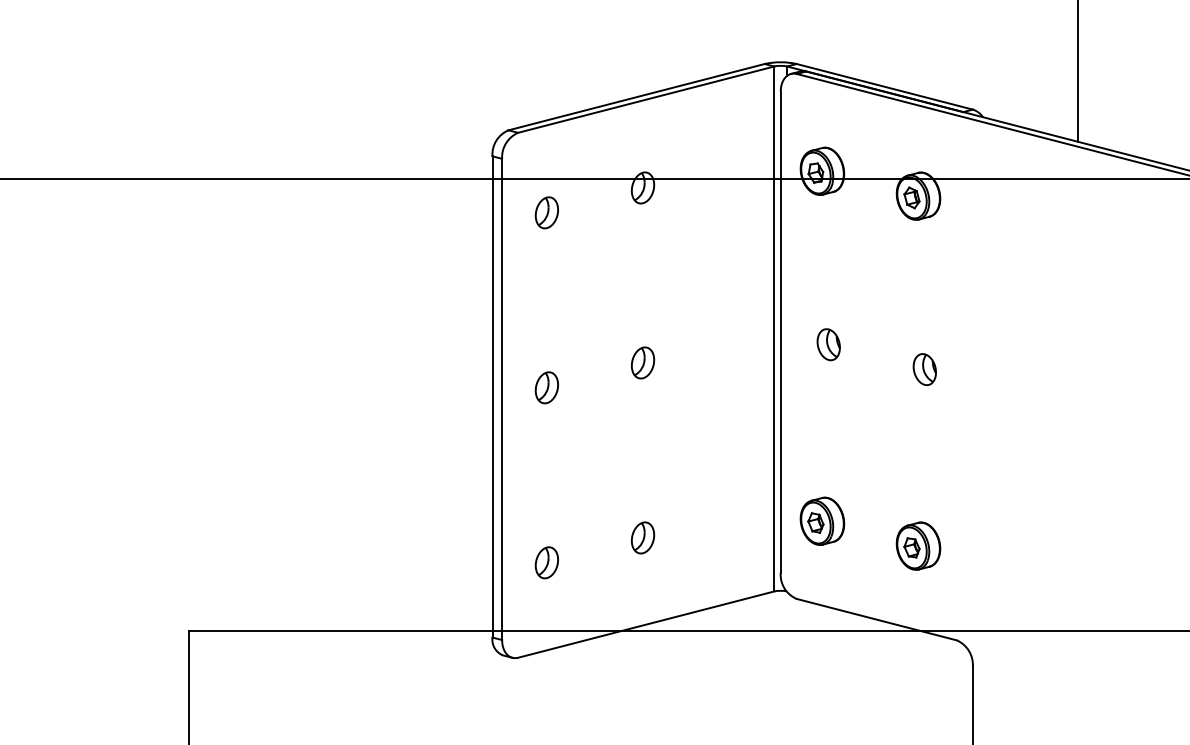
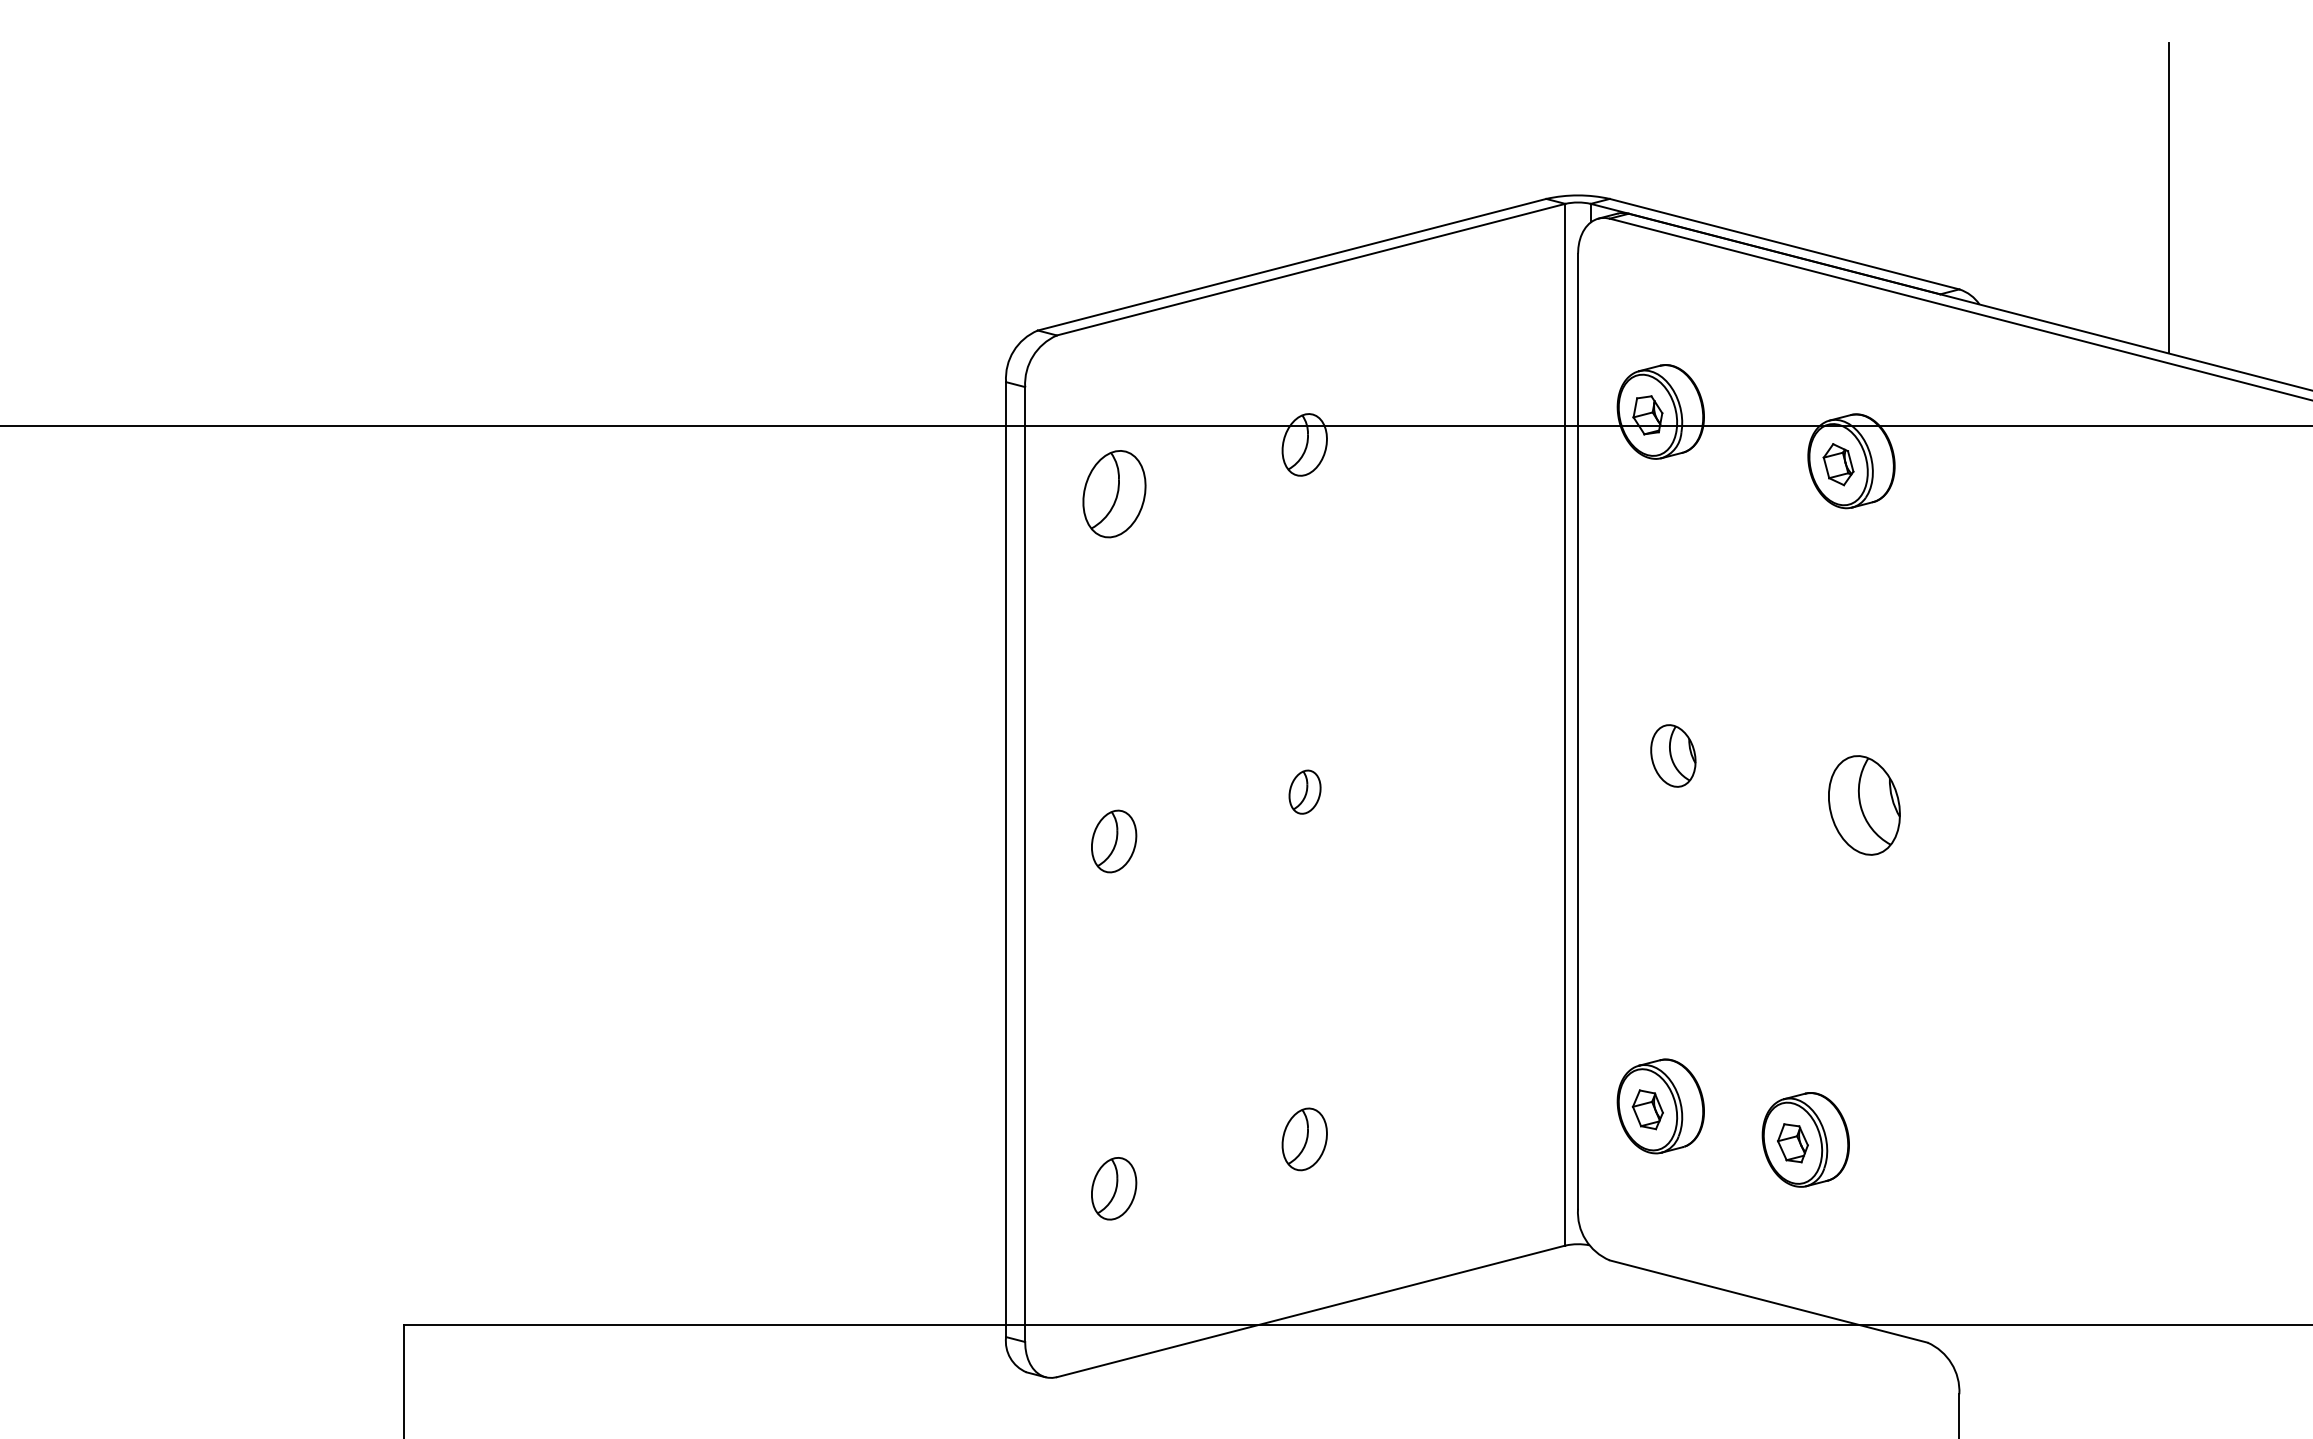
part: (546, 212) -> (1113, 493), size x1.4
part: (643, 362) -> (1305, 791), size x0.7
part: (924, 369) -> (1863, 805), size x1.6
part: (918, 545) -> (1805, 1138), moved

